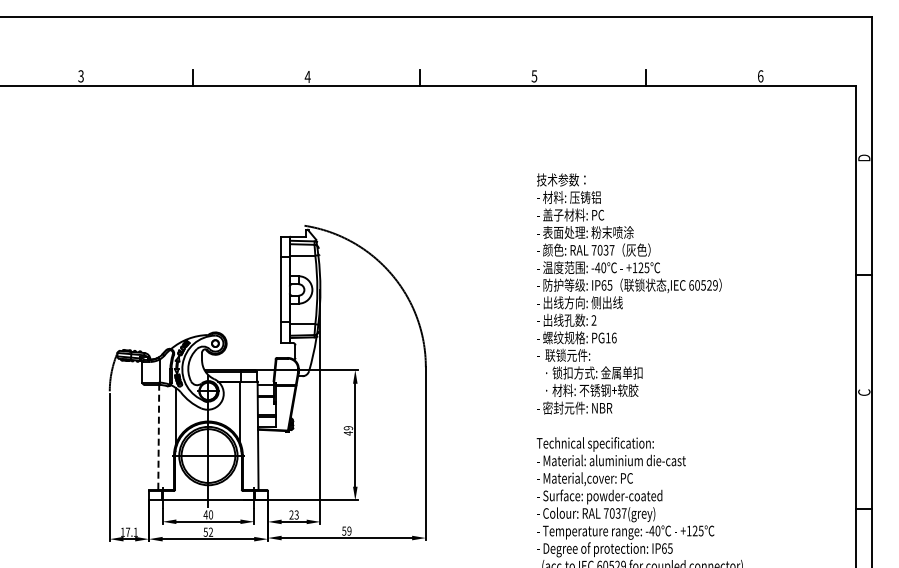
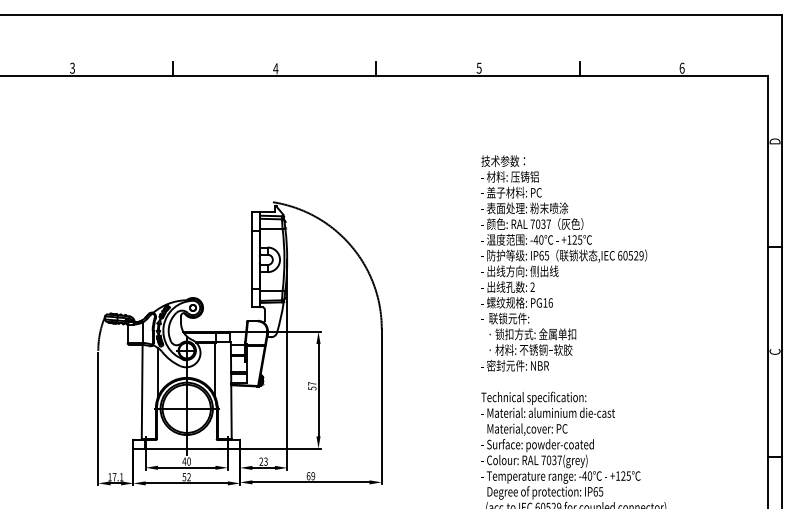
text: (348, 430) -> (312, 385), 49 -> 57
line: (158, 436) -> (141, 391), dashed -> solid
text: (344, 530) -> (308, 475), 59 -> 69

